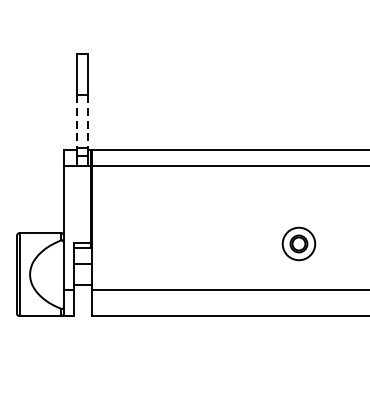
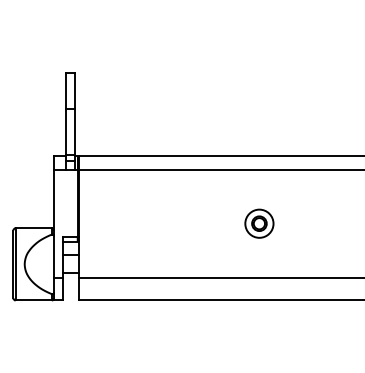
line: (76, 121) -> (65, 131), dashed -> solid
line: (87, 121) -> (74, 131), dashed -> solid
part: (299, 243) -> (259, 223), moved

